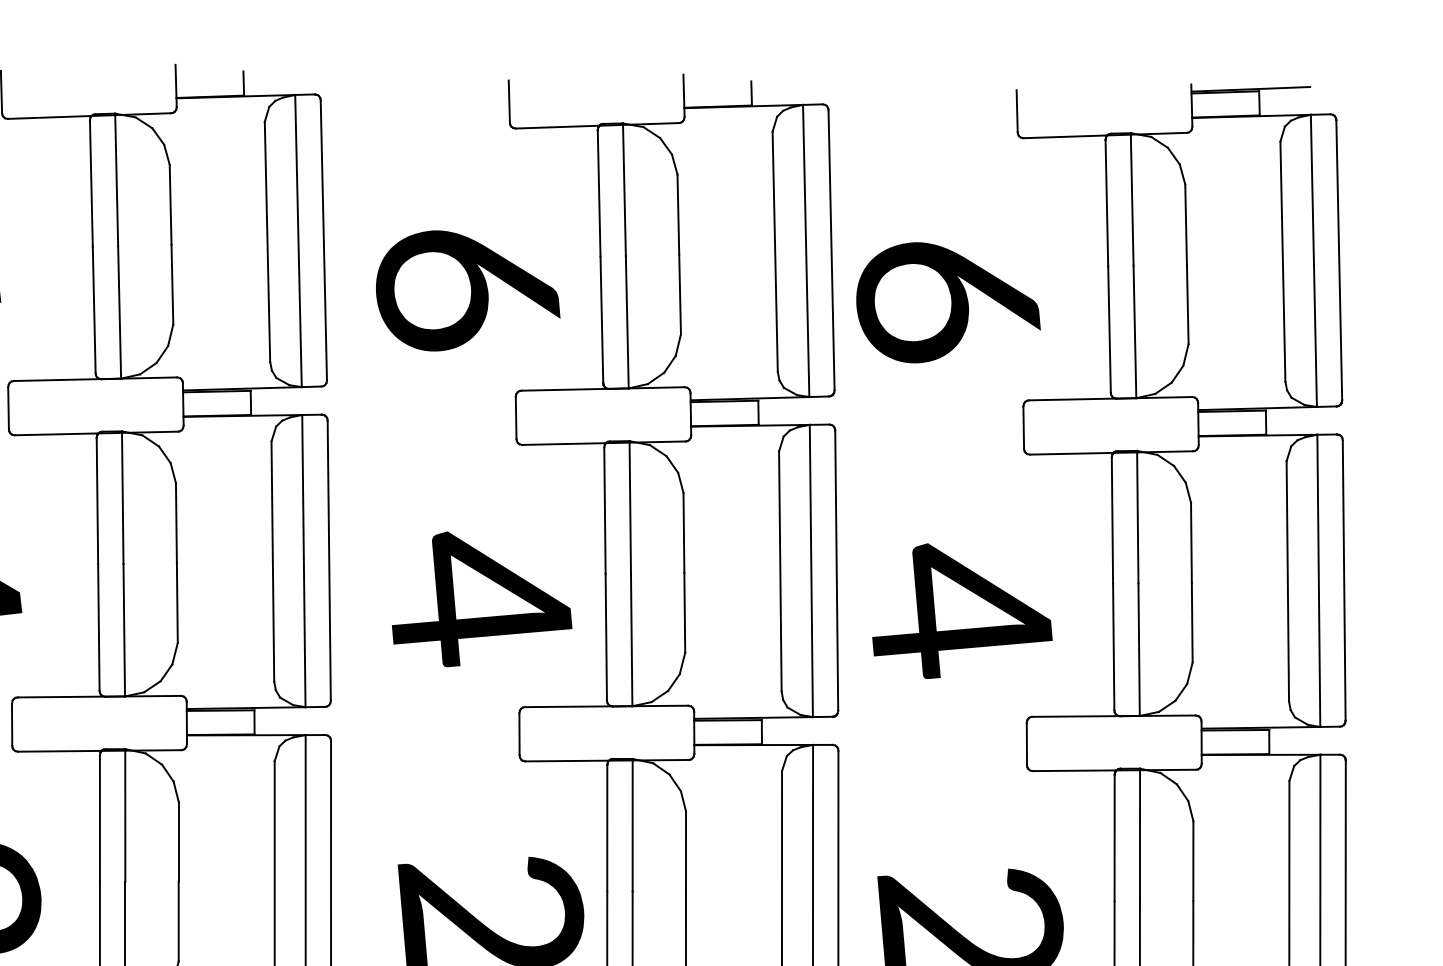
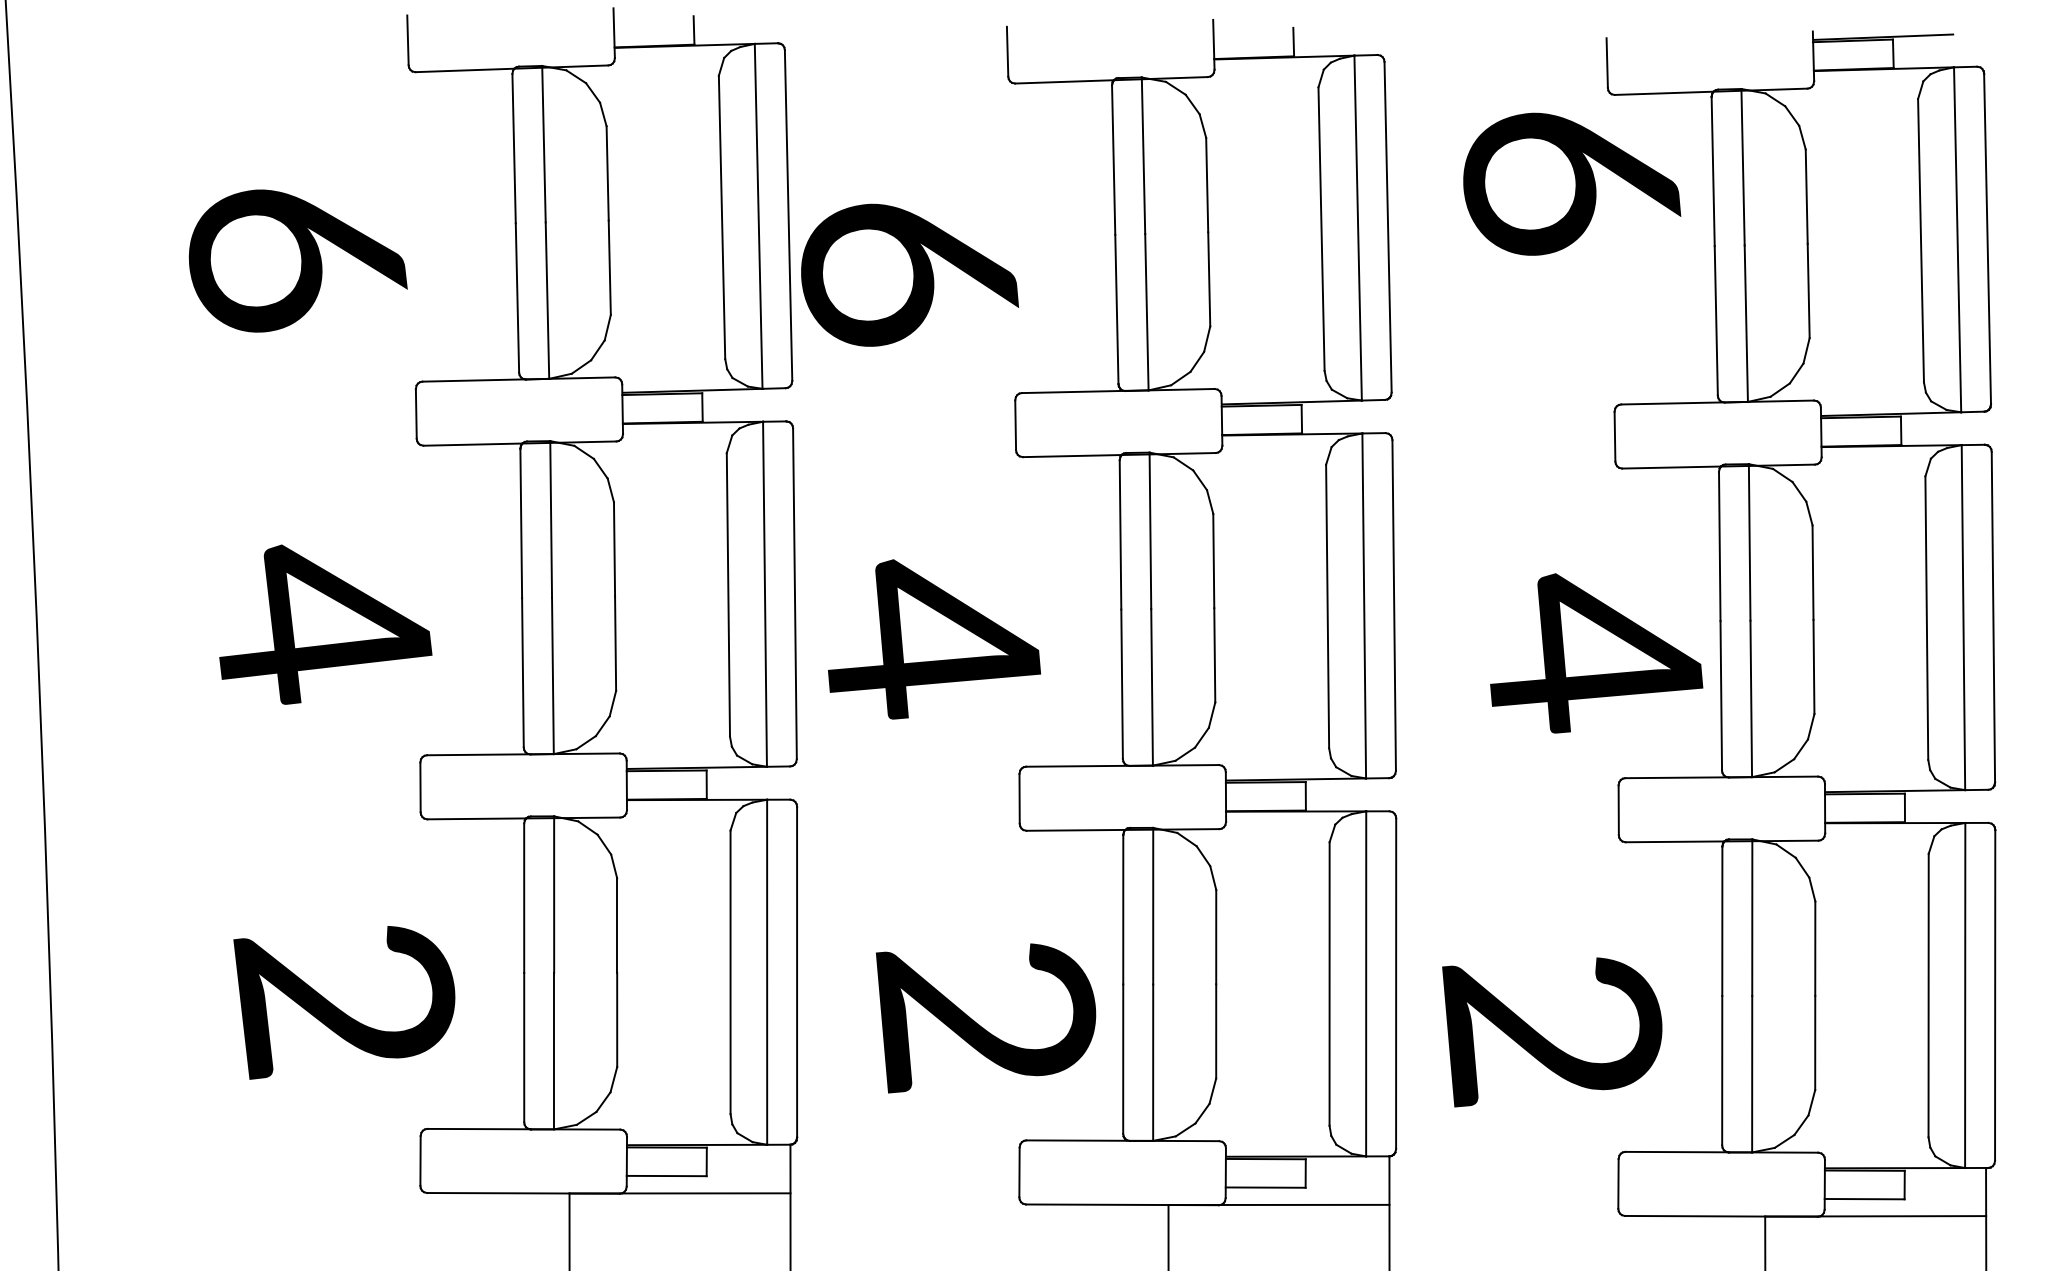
text: (467, 290) -> (909, 274), moved
text: (948, 302) -> (1572, 183), moved
text: (482, 599) -> (934, 639), moved
text: (962, 611) -> (1596, 653), moved

